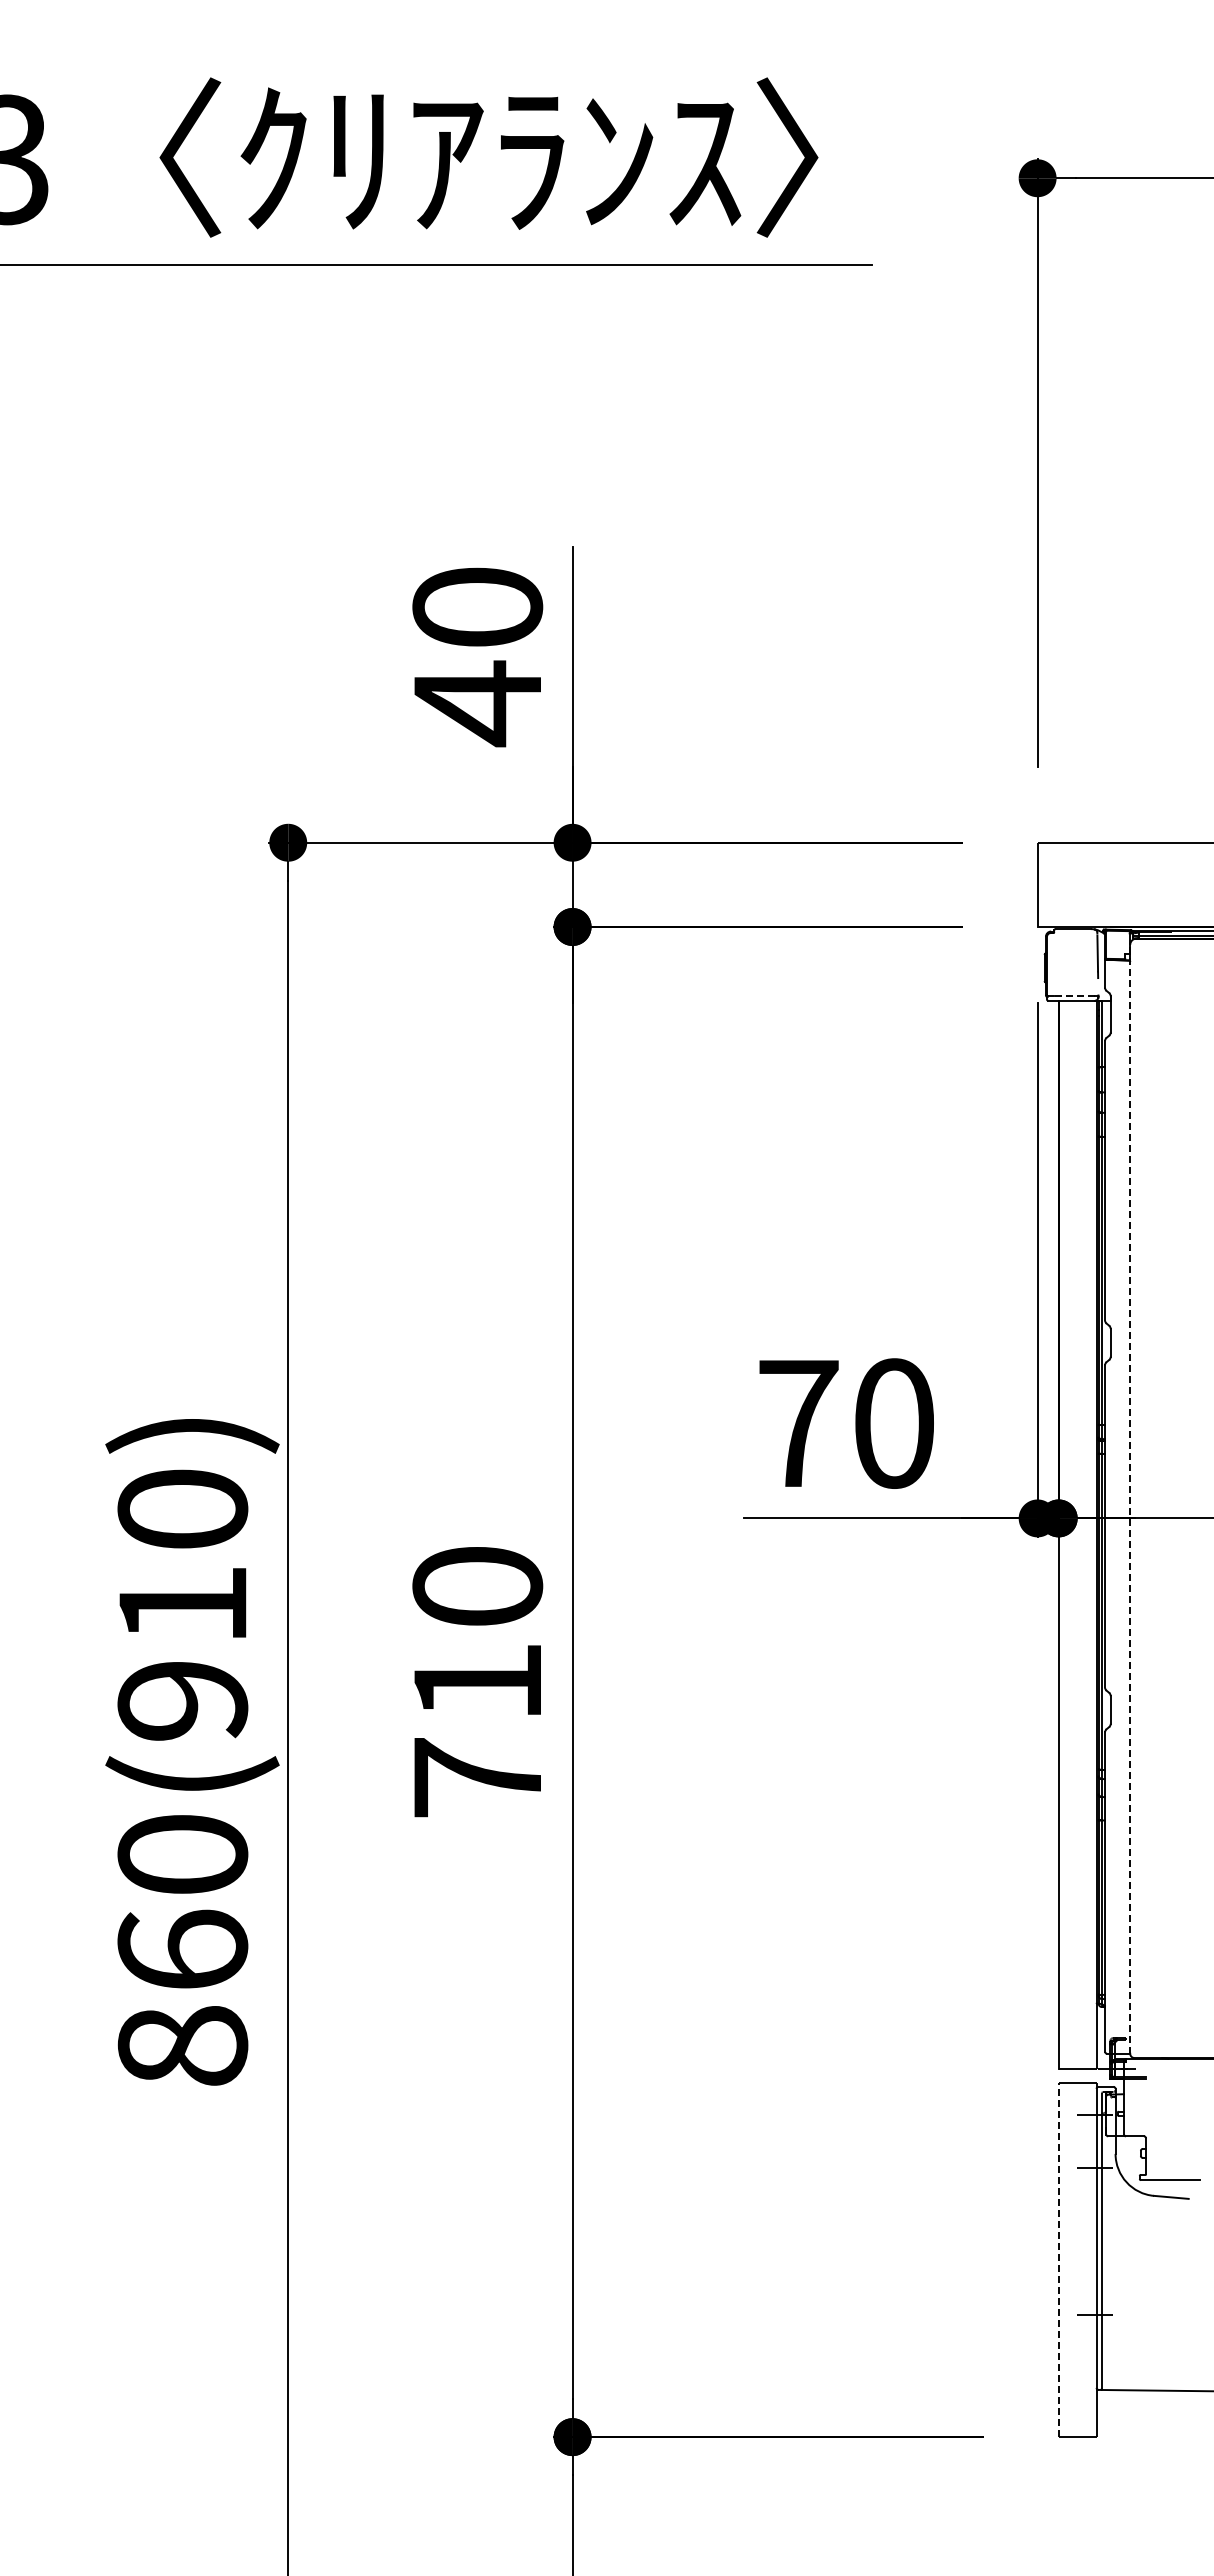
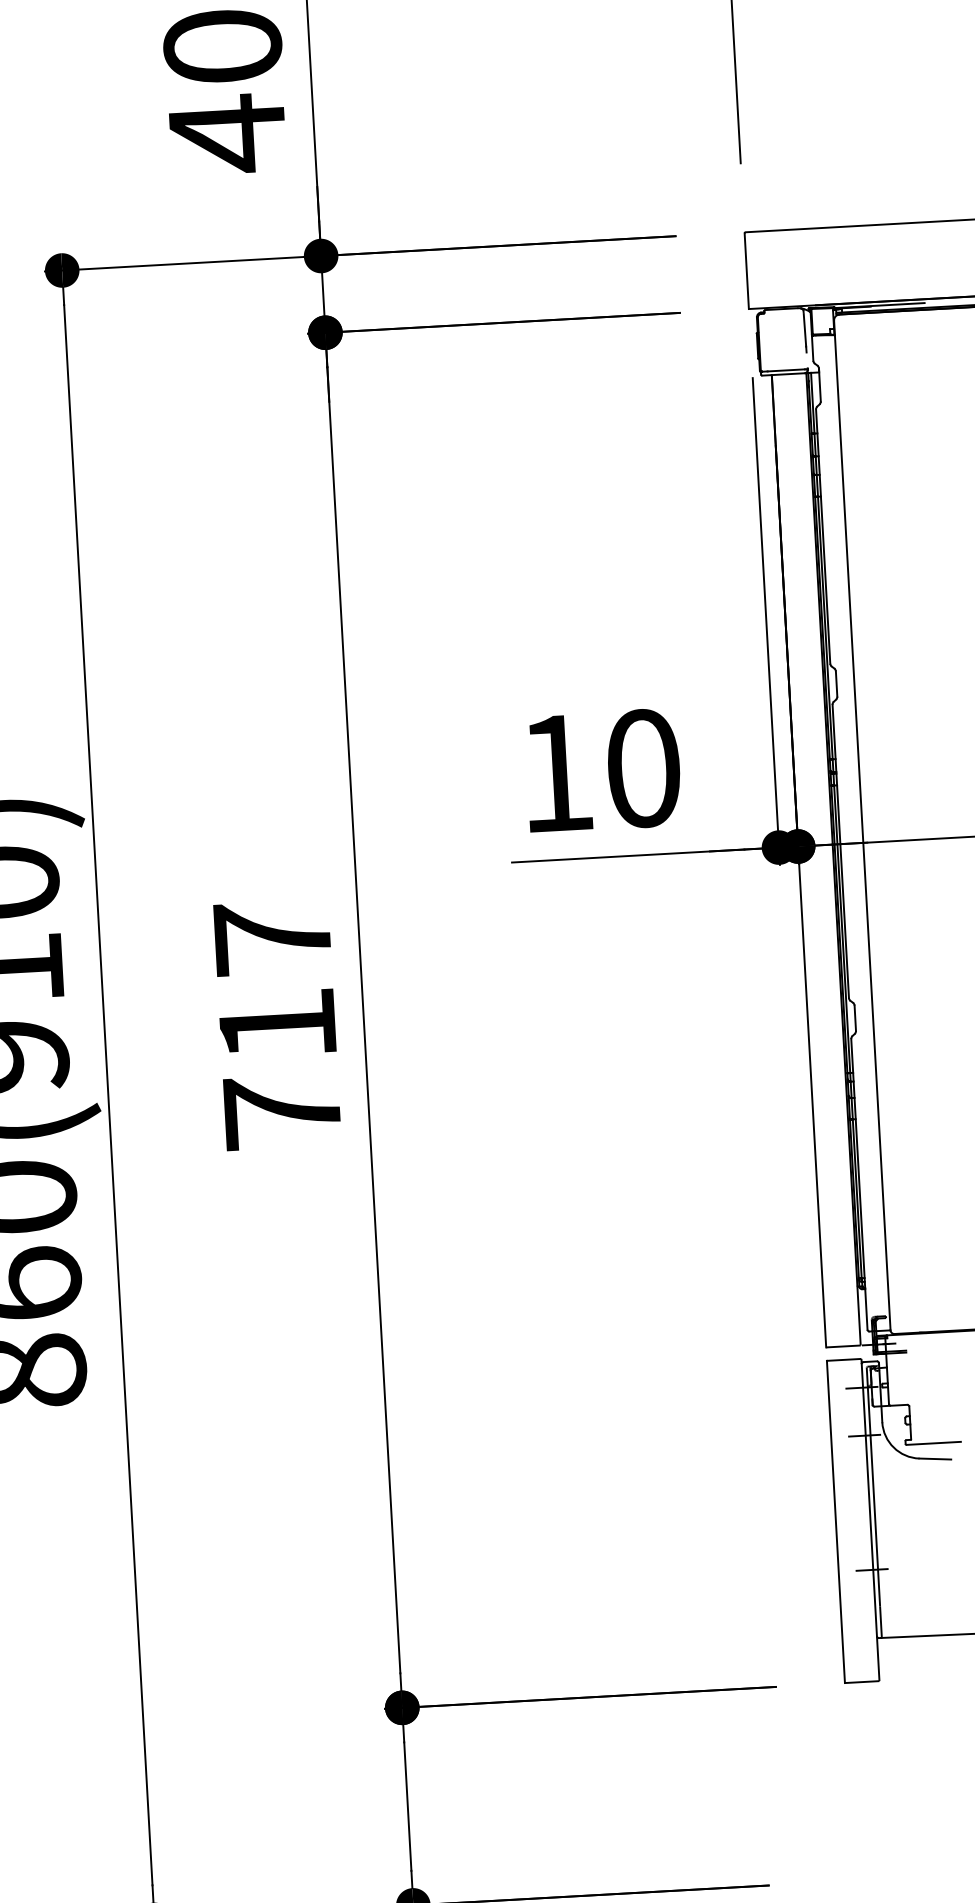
line: (1074, 996) -> (785, 370), dashed -> solid
text: (798, 1423) -> (556, 773), 70 -> 10
line: (1130, 1498) -> (862, 824), dashed -> solid
text: (477, 1585) -> (272, 937), 710 -> 717
line: (1058, 2260) -> (835, 1522), dashed -> solid

